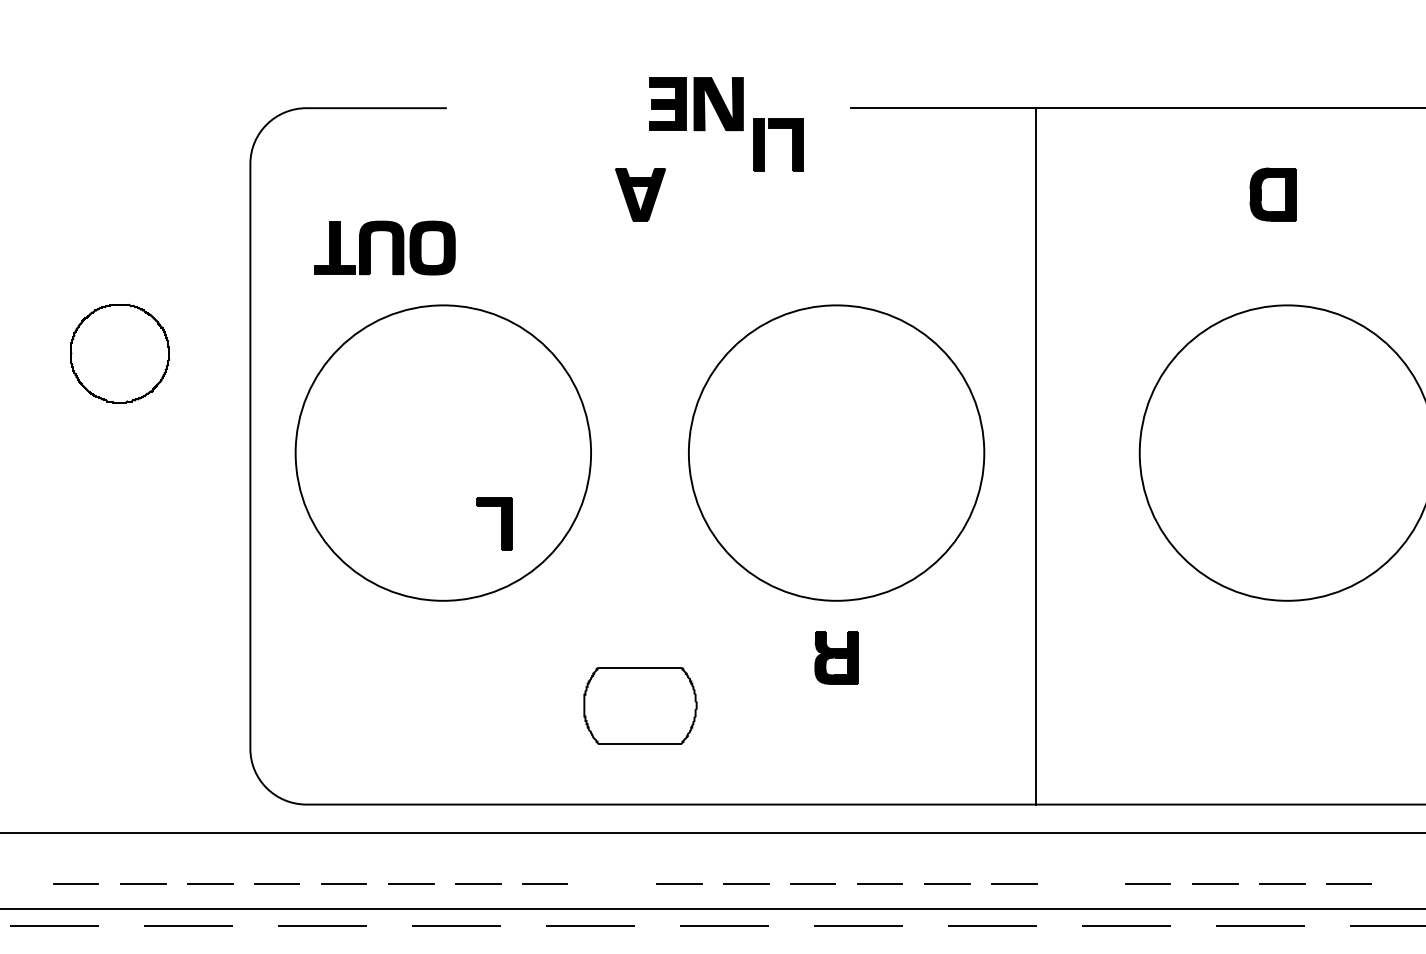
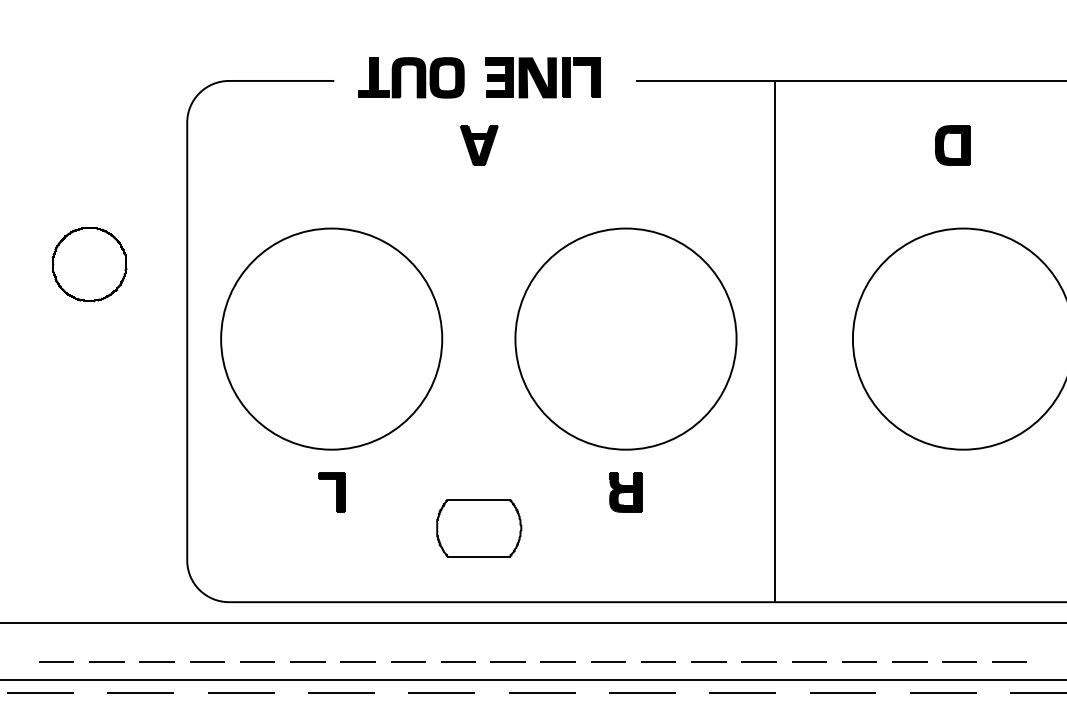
part: (764, 144) -> (570, 77), moved
part: (392, 247) -> (417, 77), moved
part: (501, 523) -> (337, 492), moved
line: (612, 884) -> (458, 662), added
line: (1081, 884) -> (809, 662), added

